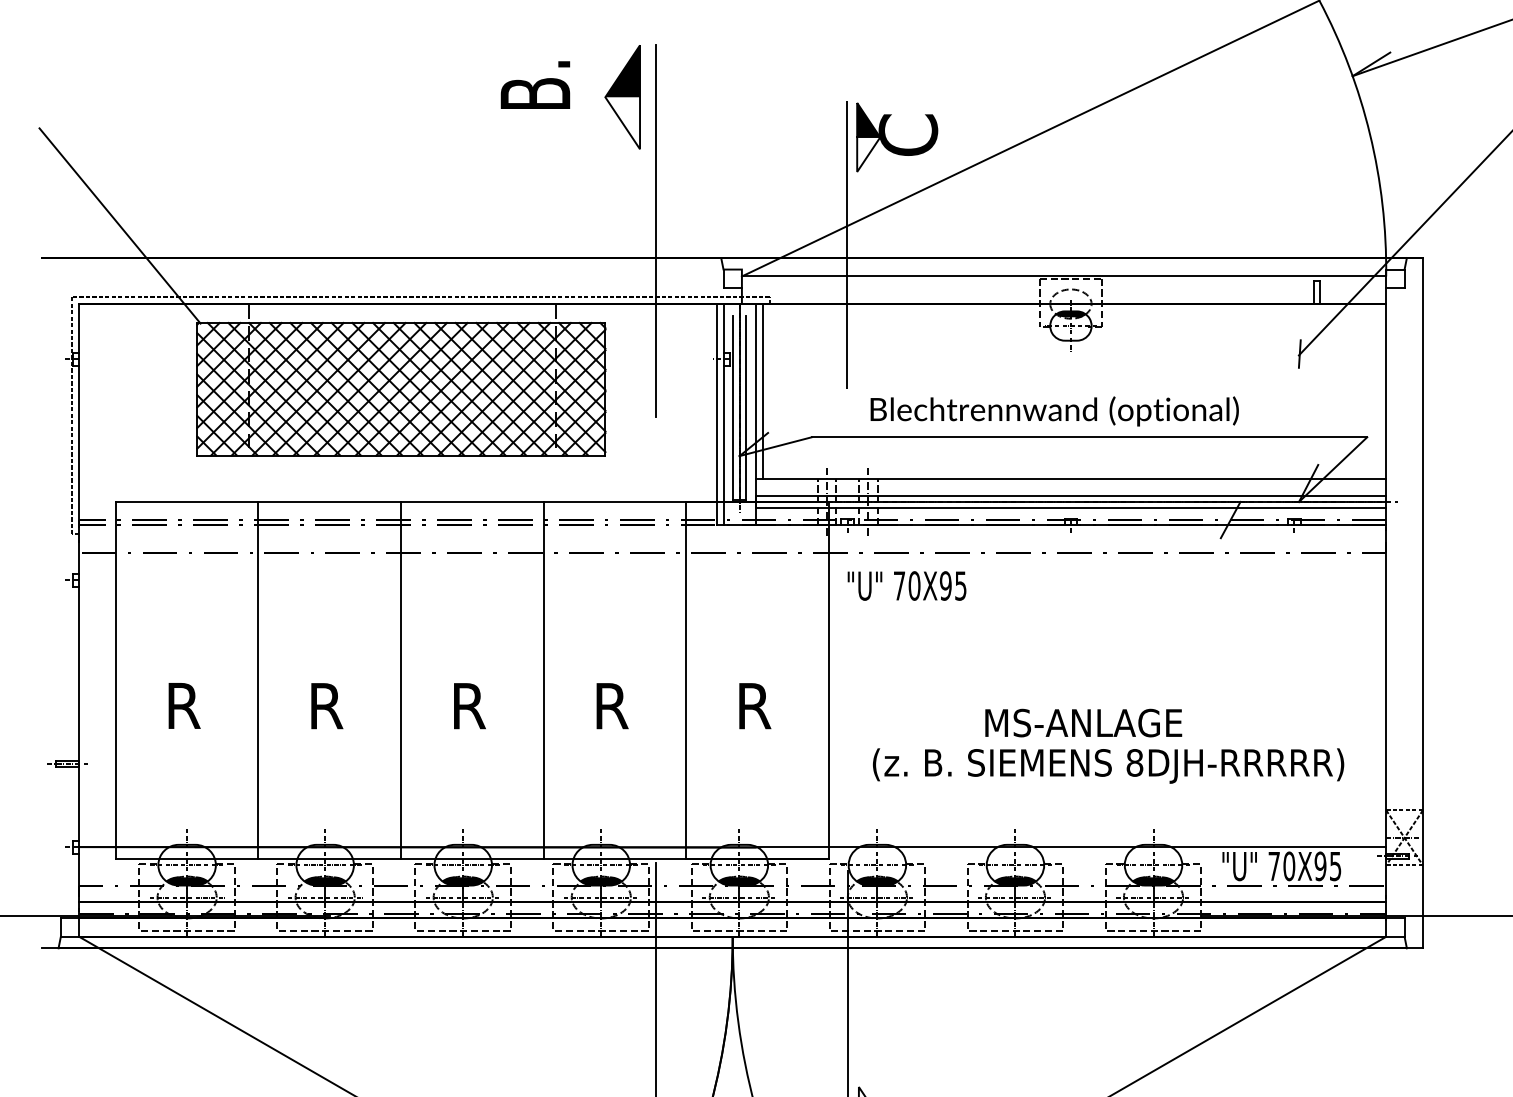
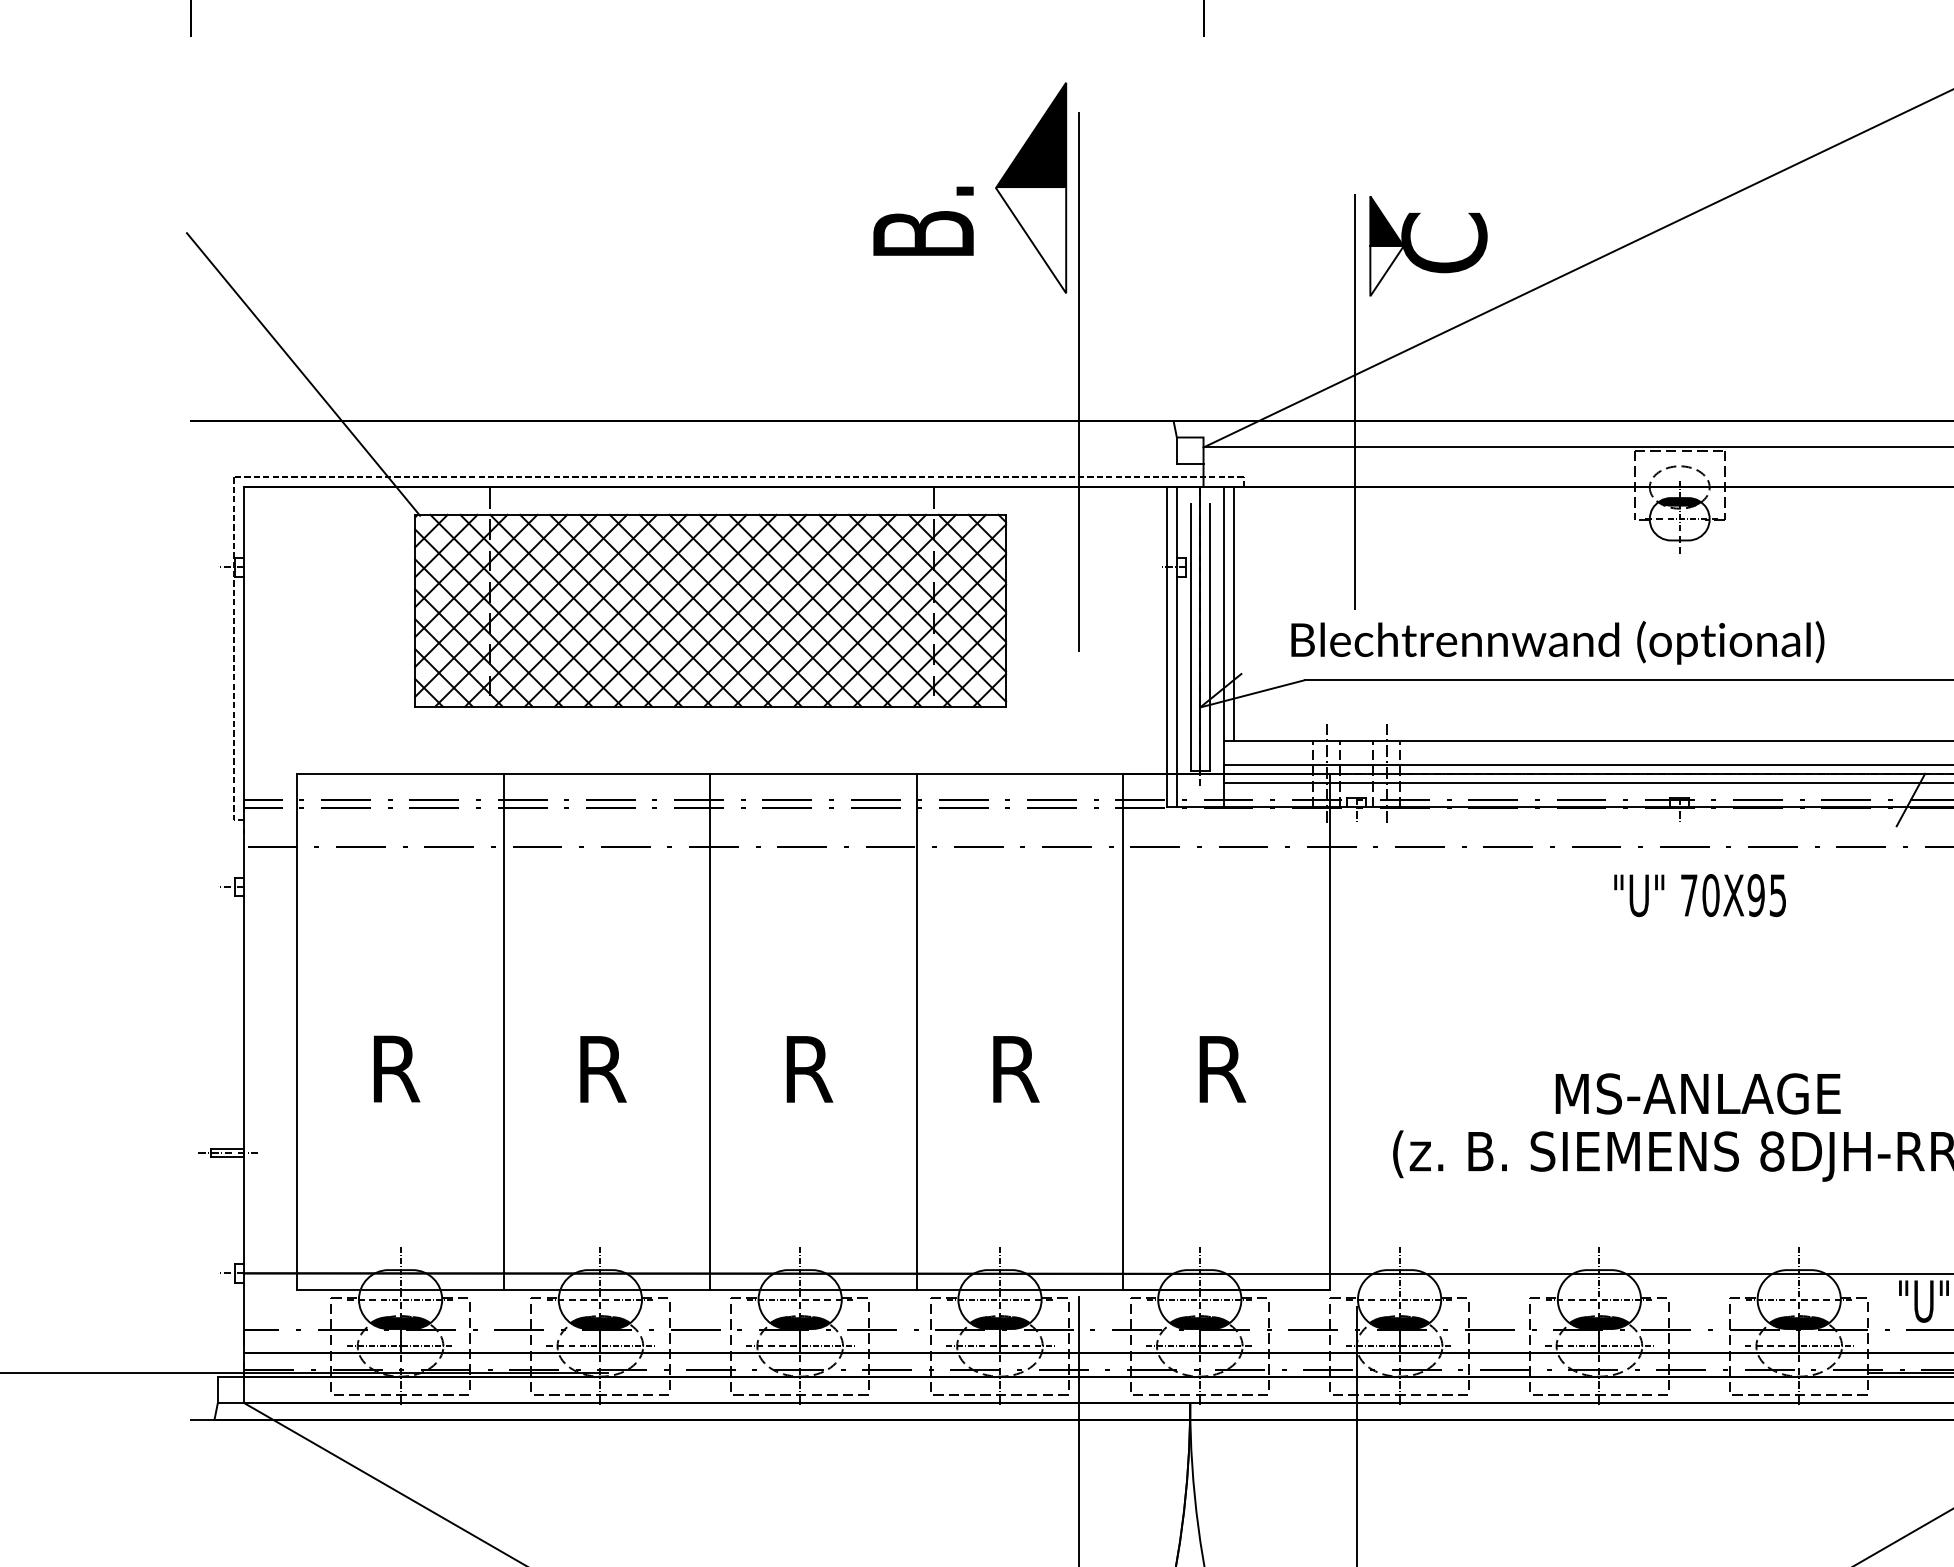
text: (535, 84) -> (923, 220), moved
part: (622, 97) -> (1030, 188), size x1.4
text: (1054, 411) -> (1557, 642), moved
text: (906, 585) -> (1699, 894), moved

